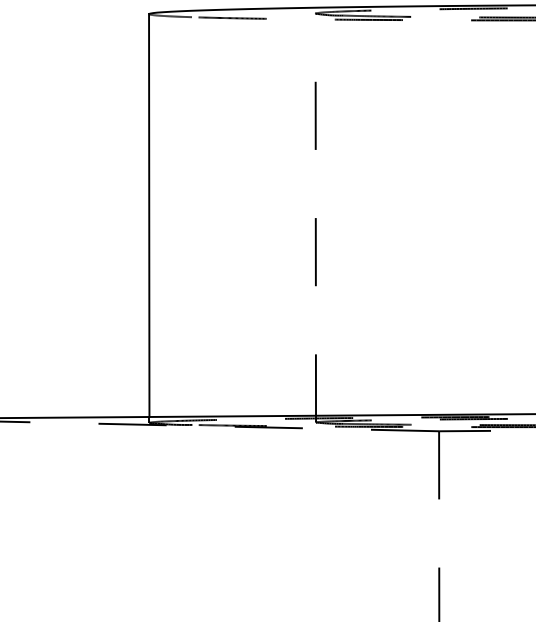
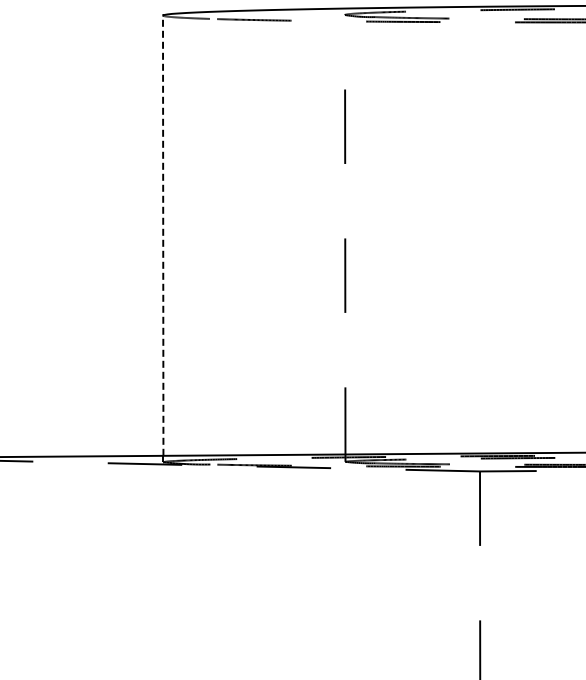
line: (149, 215) -> (163, 235), solid -> dashed

